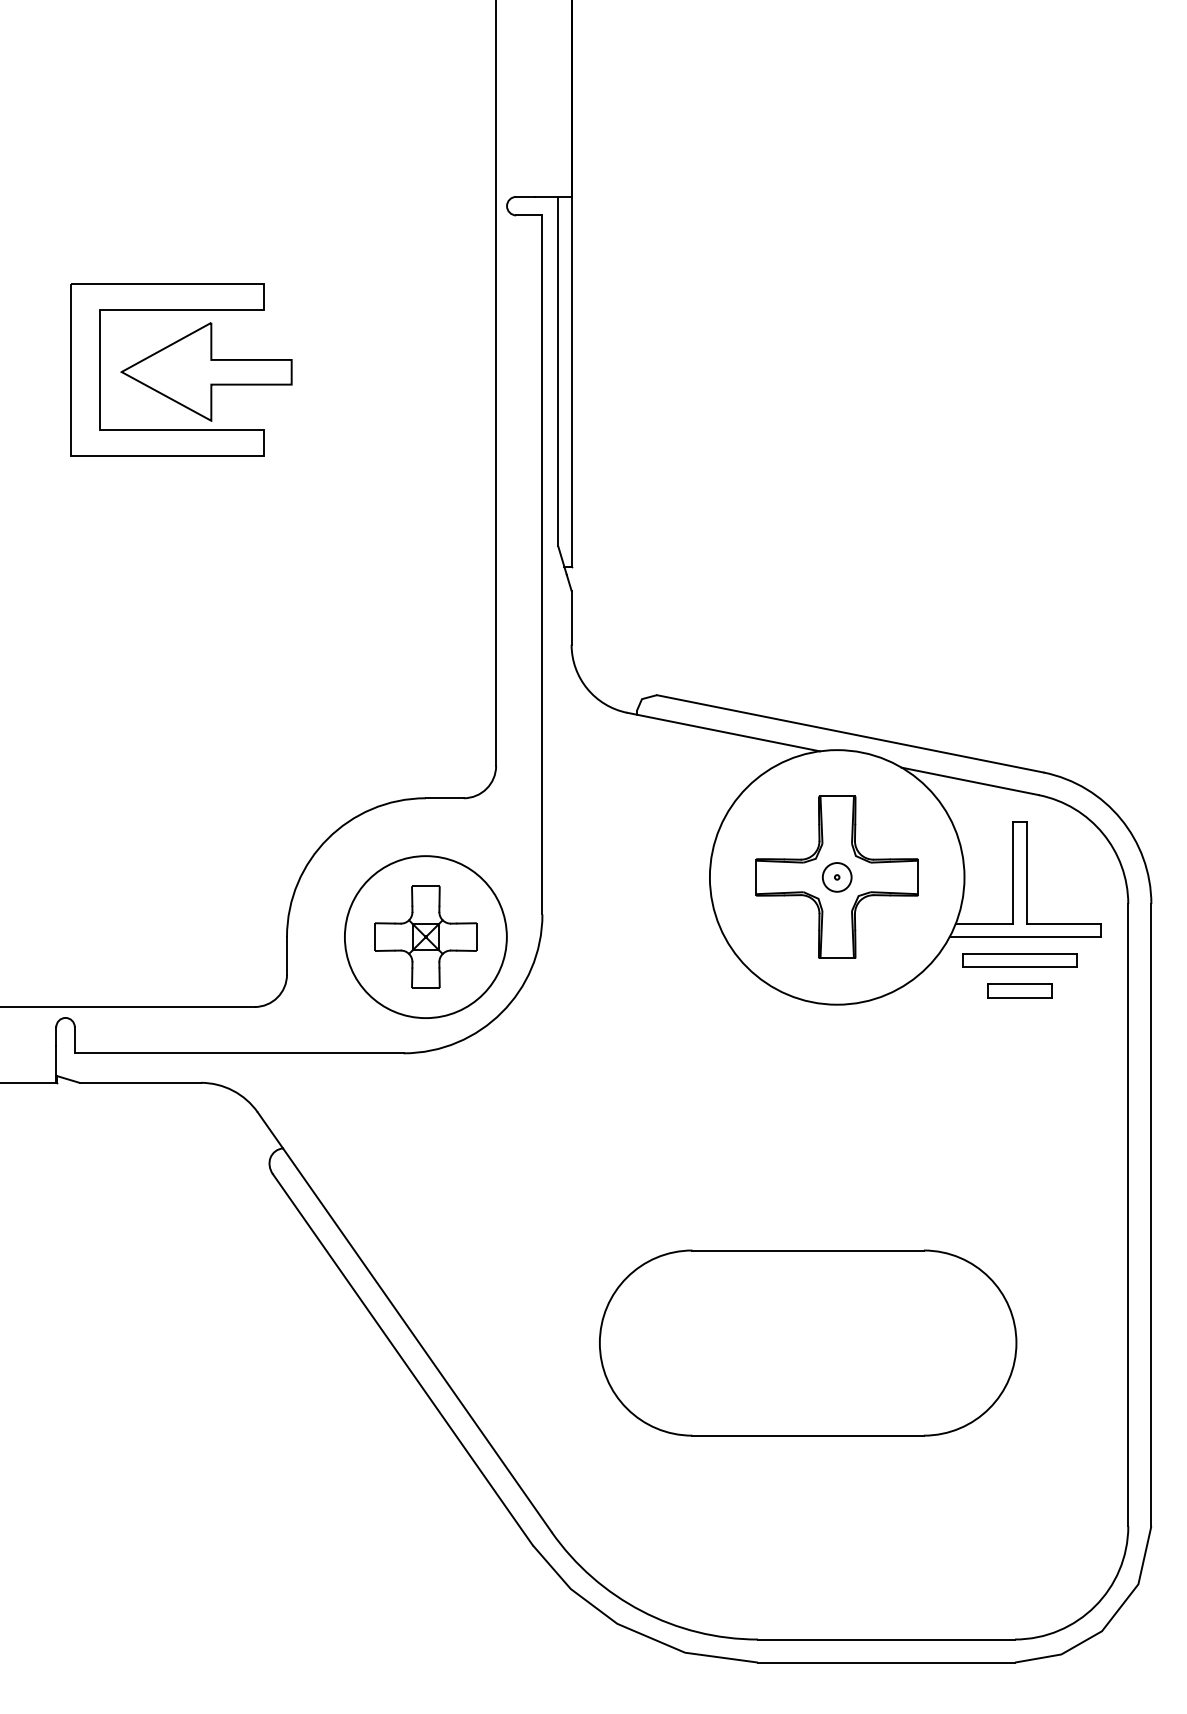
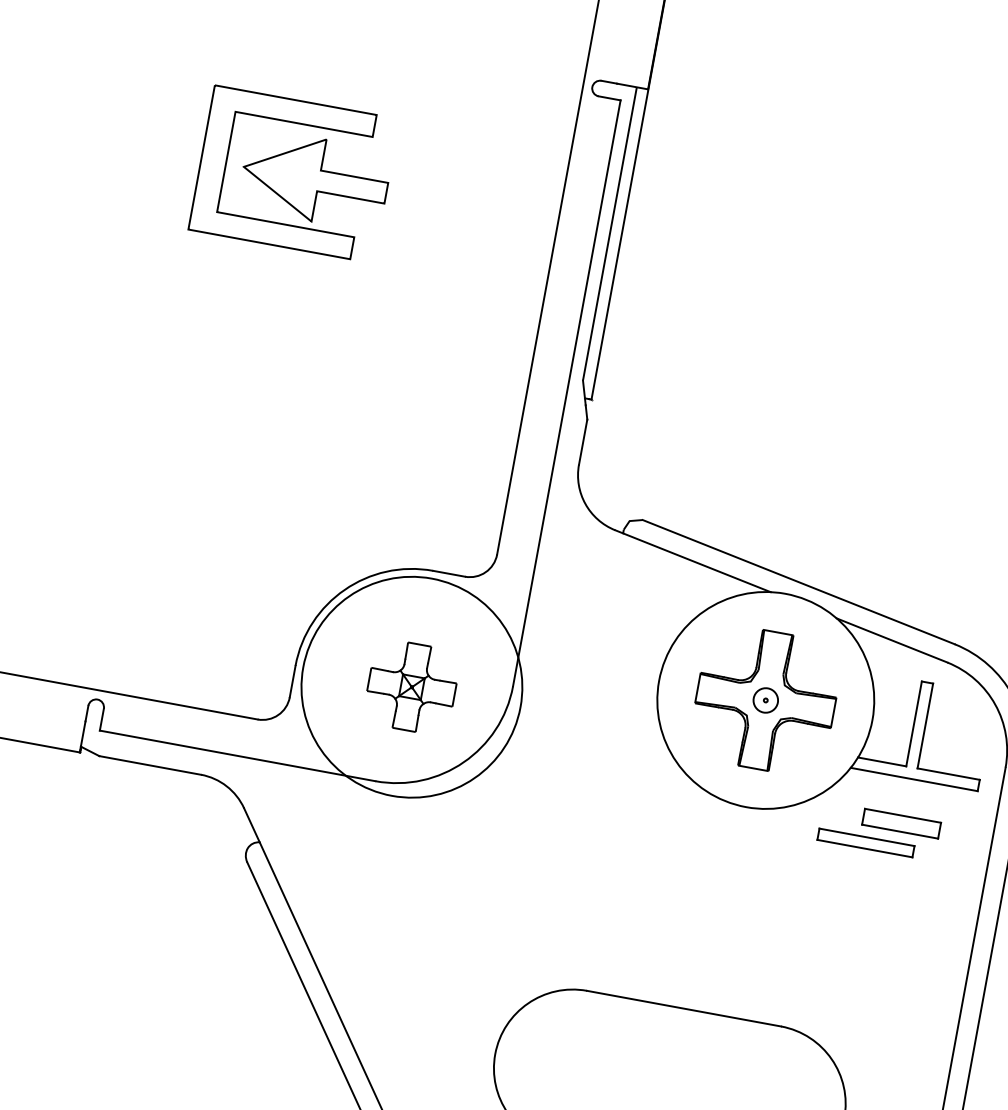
circle: (425, 937) -> (411, 687), size x1.6
part: (1019, 960) -> (865, 842), moved
part: (1019, 990) -> (901, 823), size x1.4

